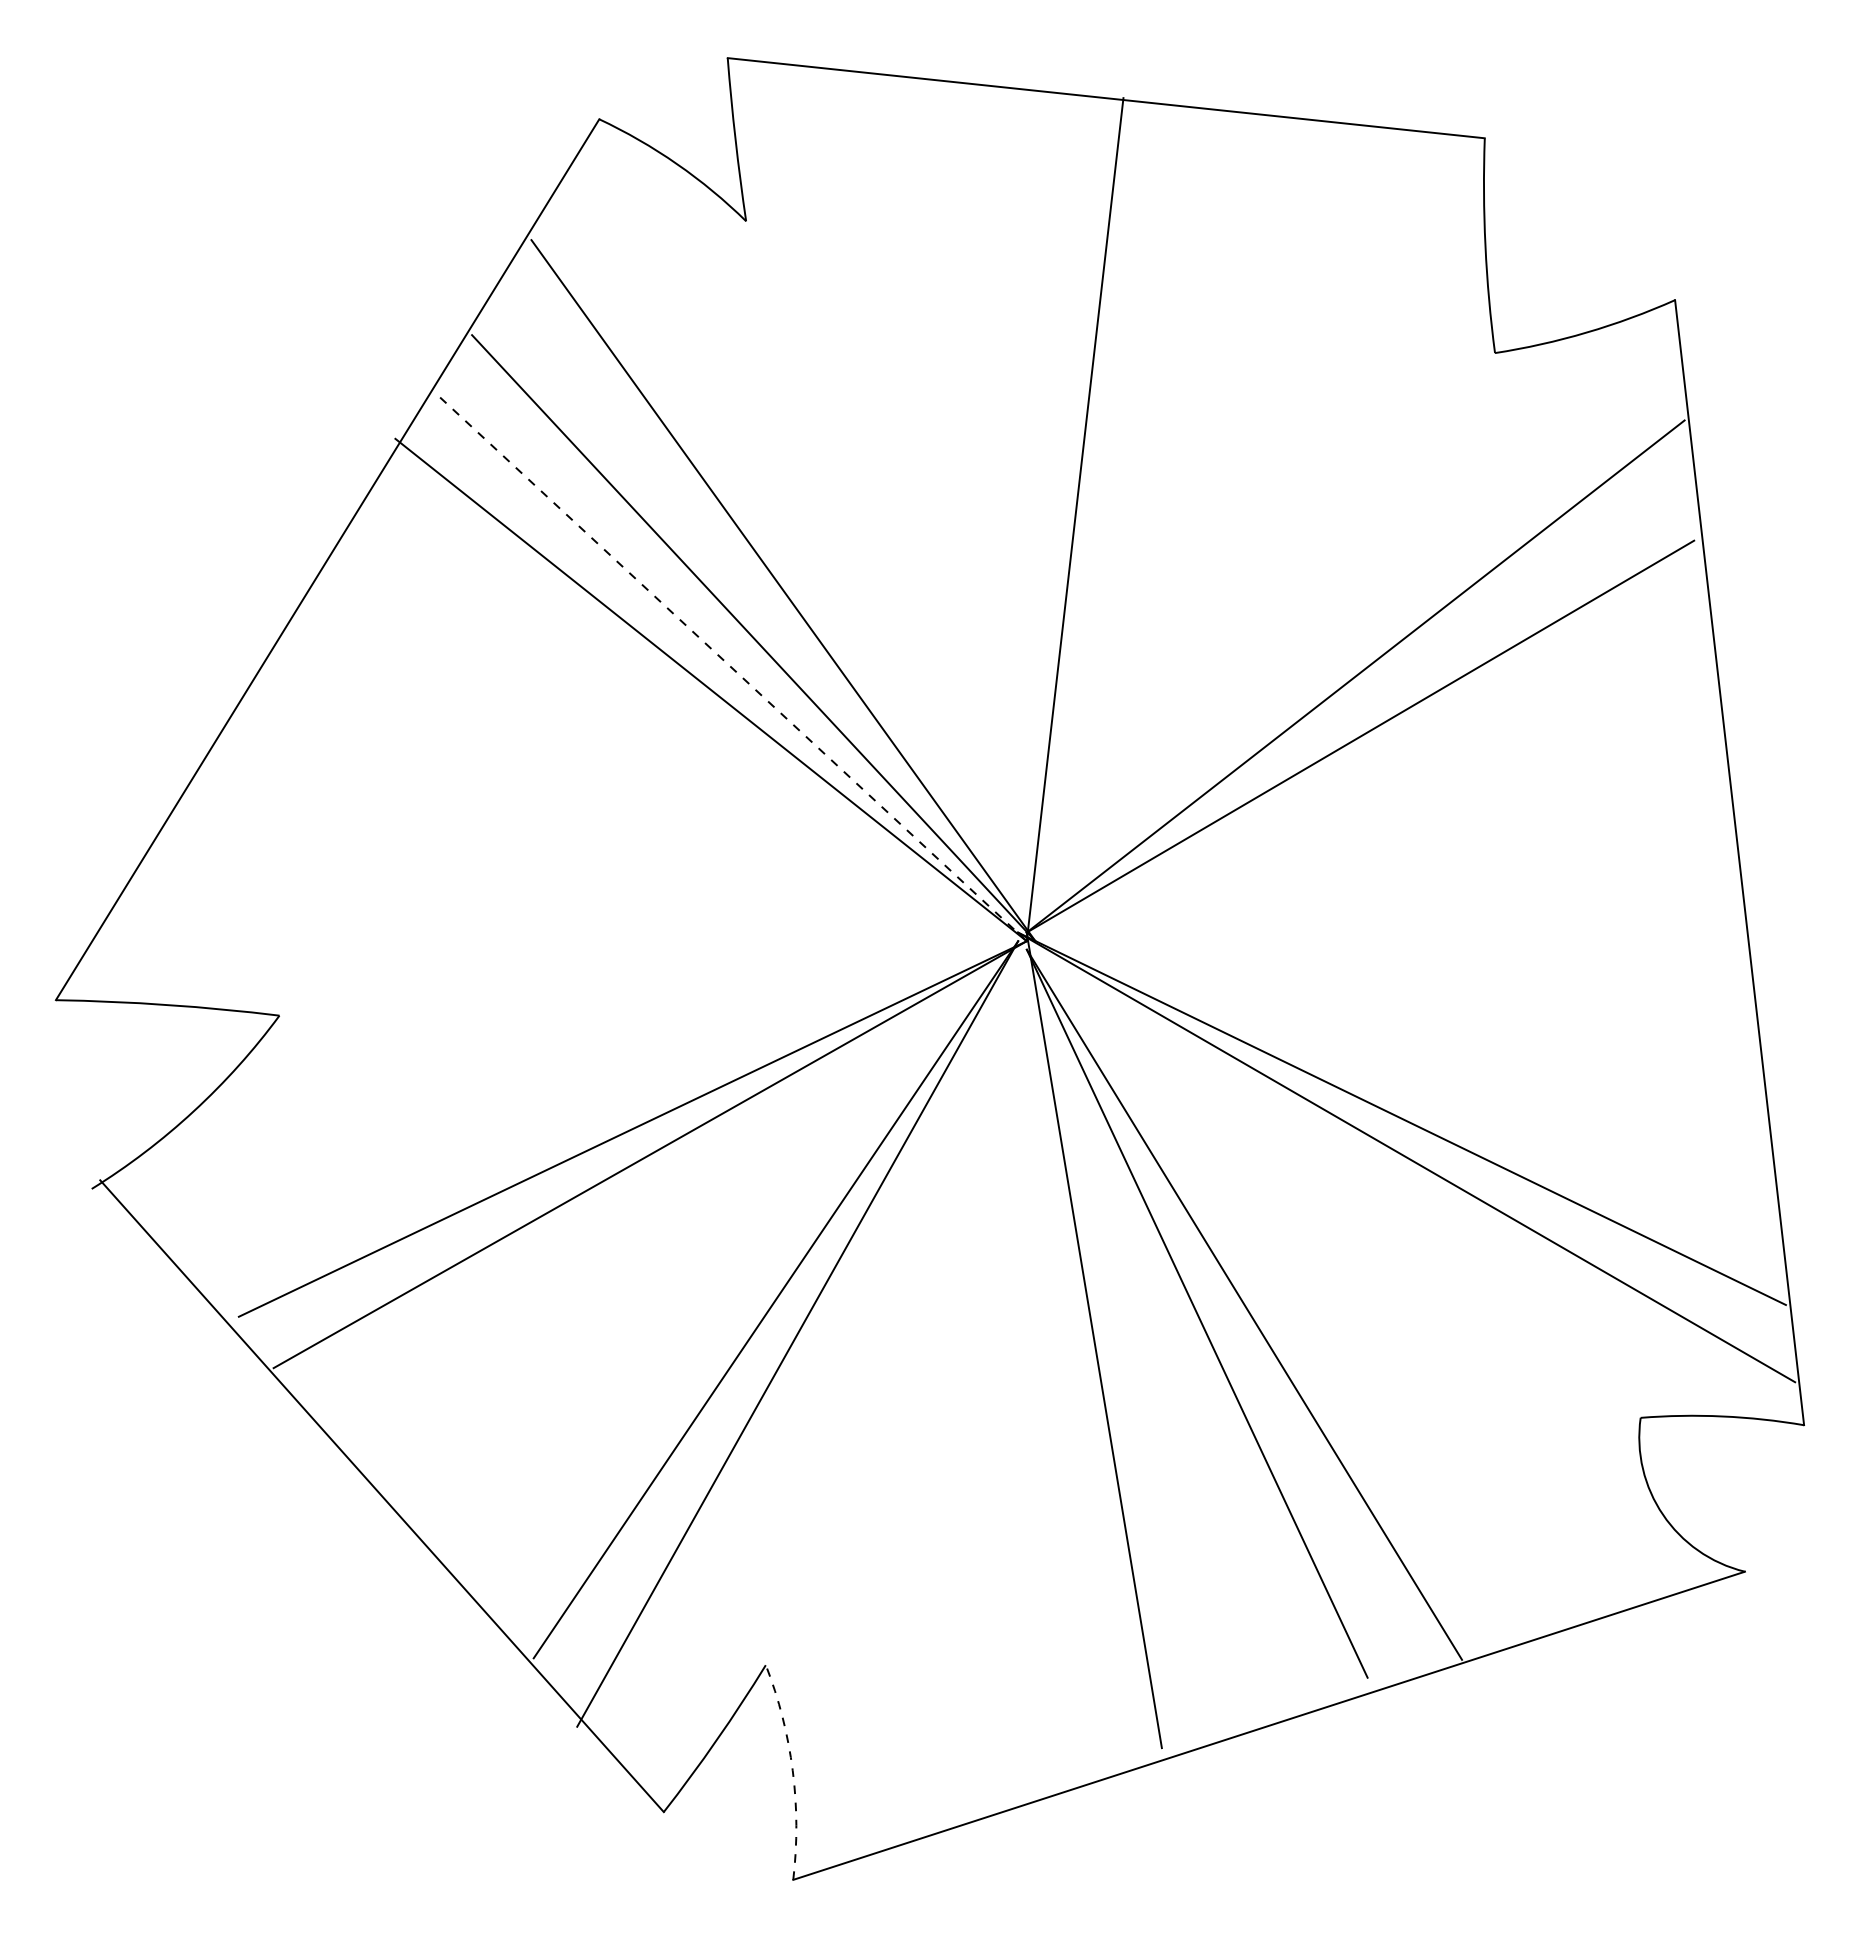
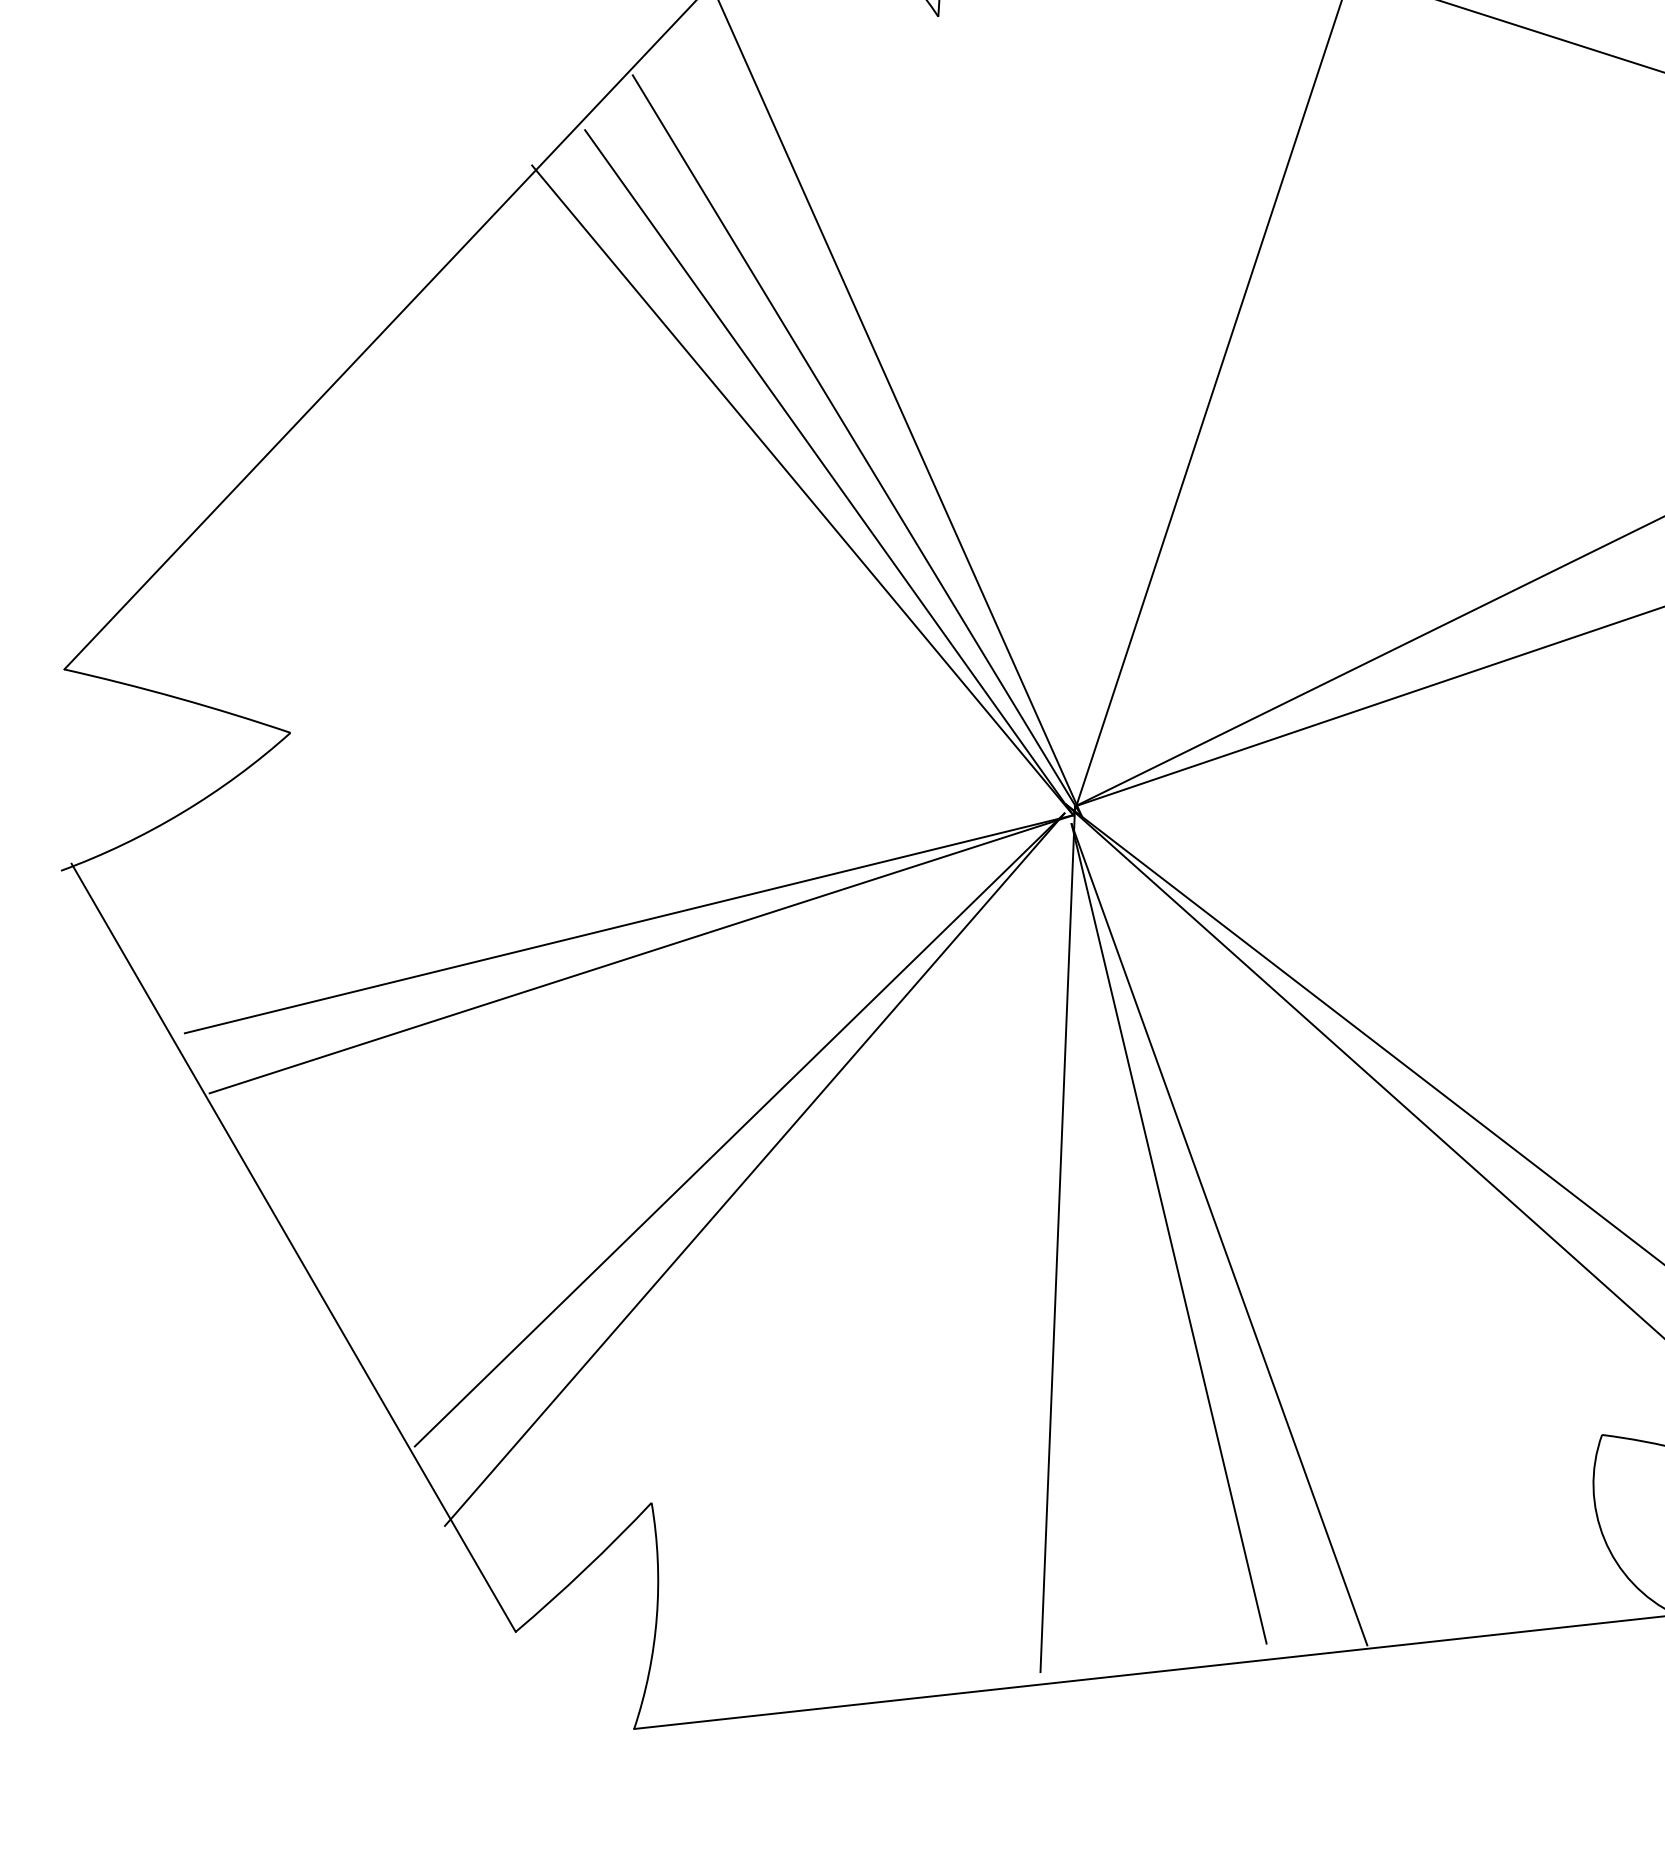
line: (732, 668) -> (829, 472), dashed -> solid
arc: (792, 1770) -> (656, 1616), dashed -> solid

